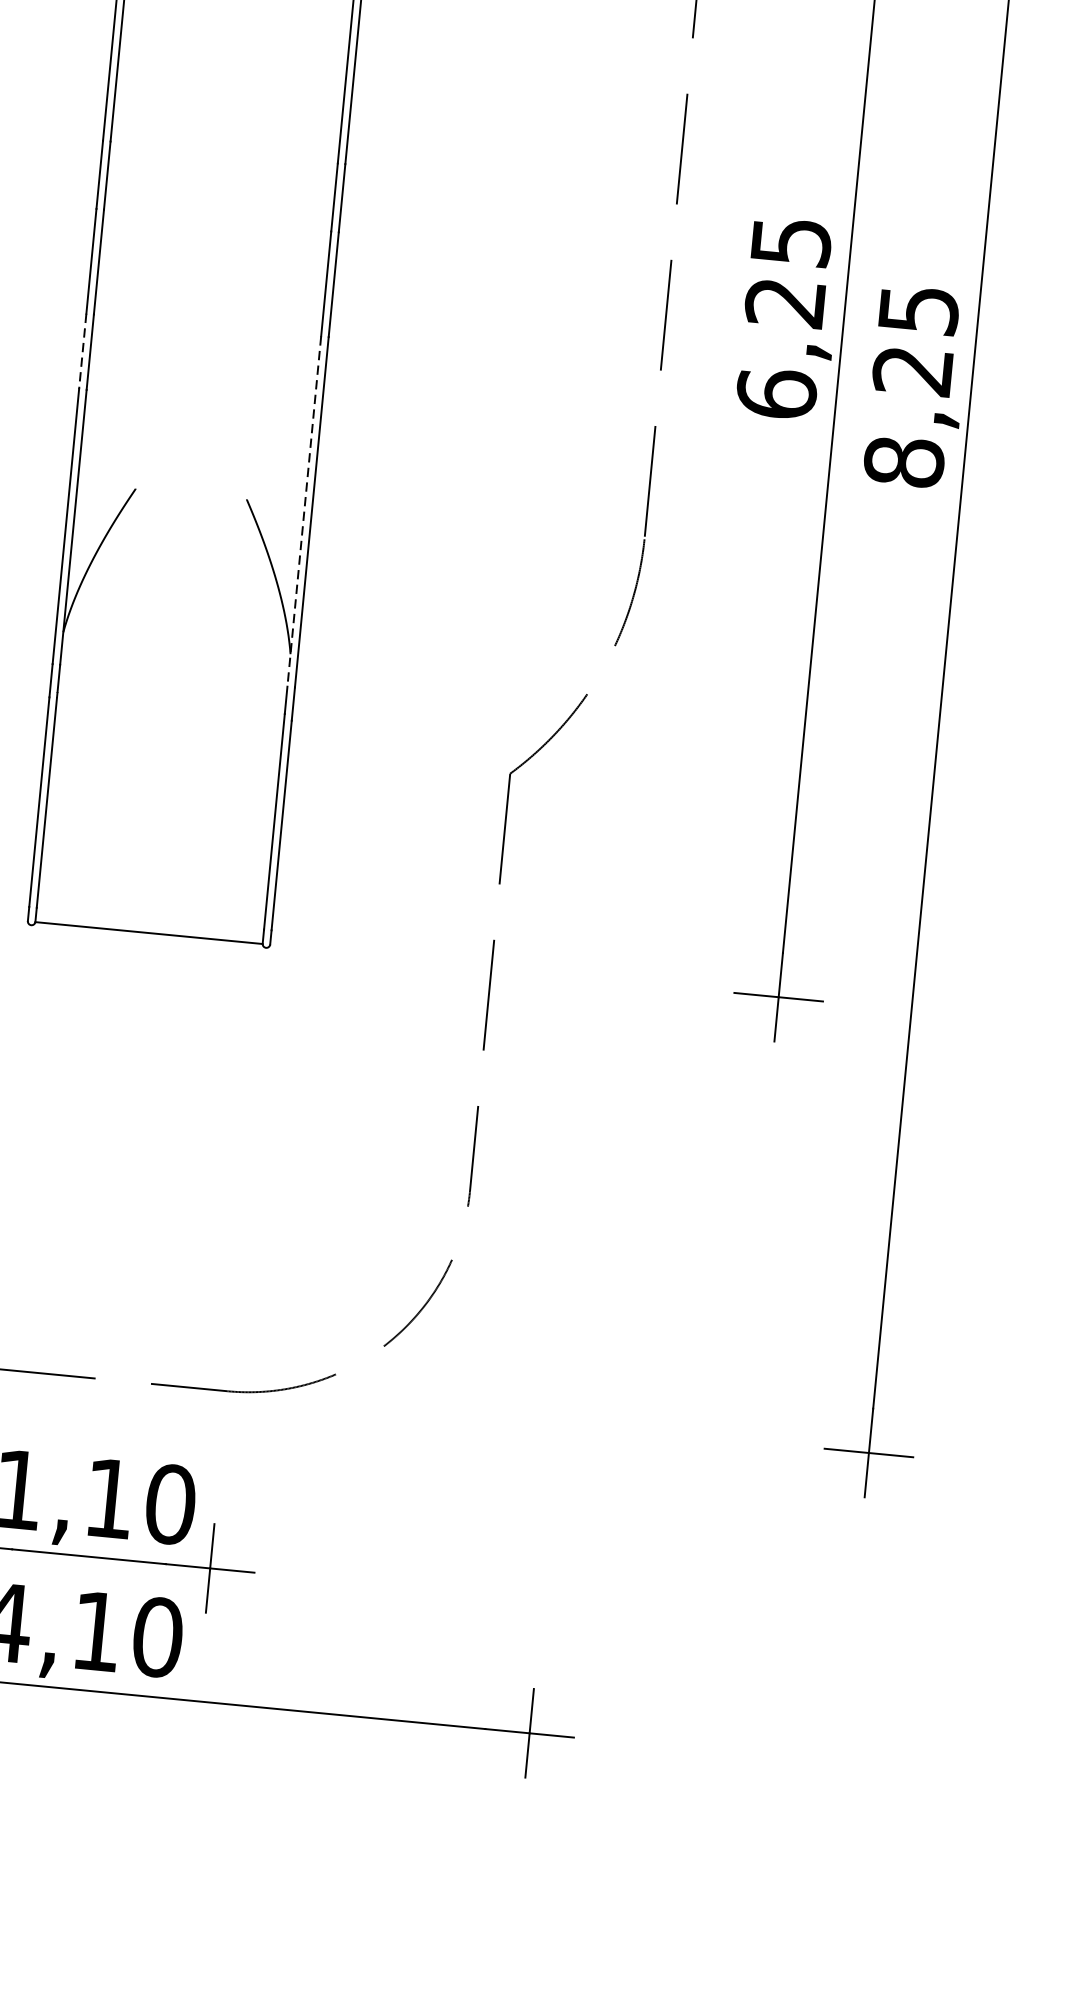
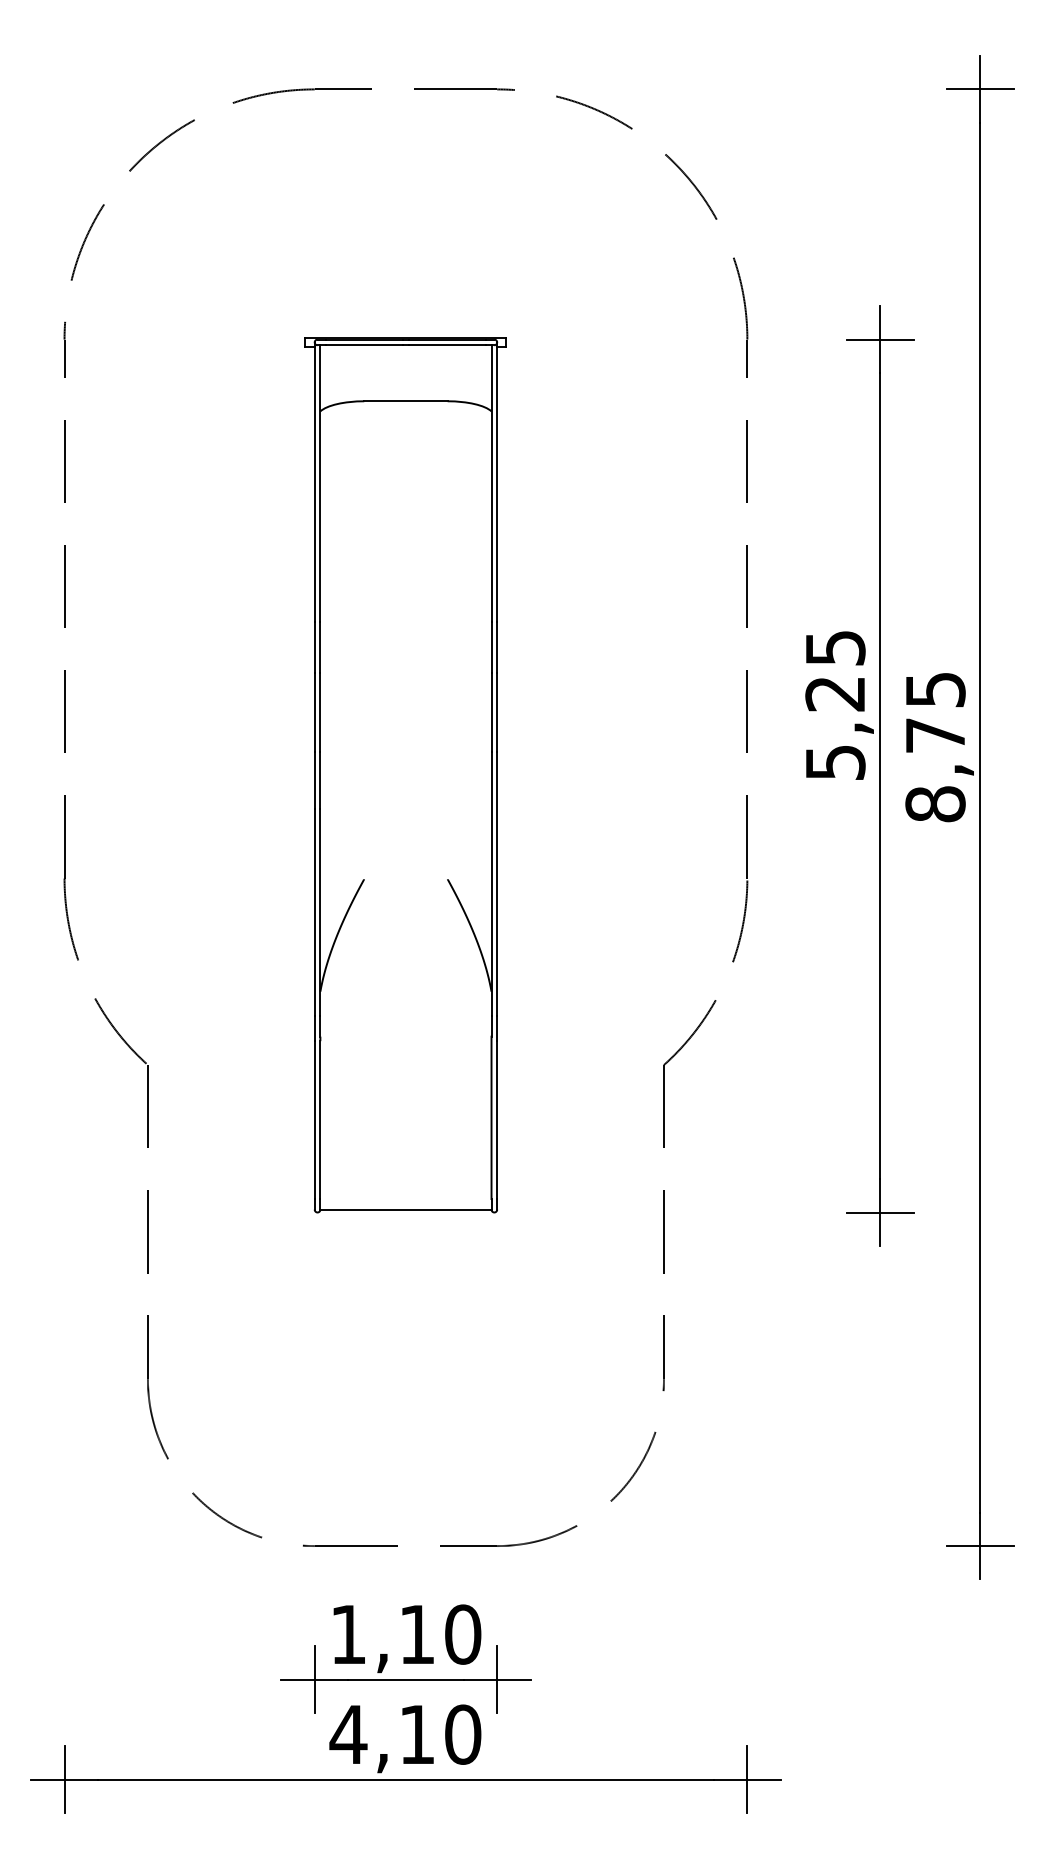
line: (82, 352) -> (314, 781), dashed -> solid
text: (911, 370) -> (934, 735), 8,25 -> 8,75
text: (776, 393) -> (835, 762), 6,25 -> 5,25
line: (304, 511) -> (491, 884), dashed -> solid

